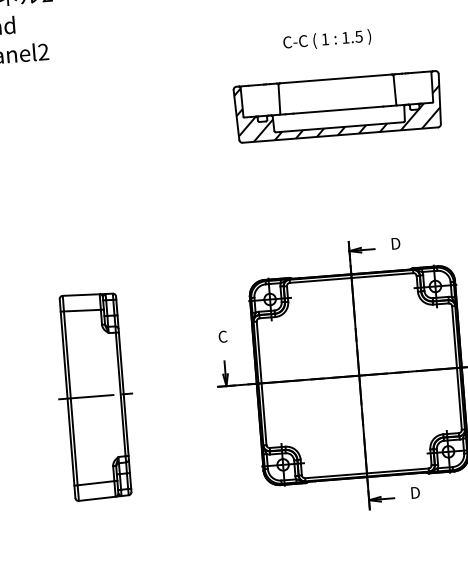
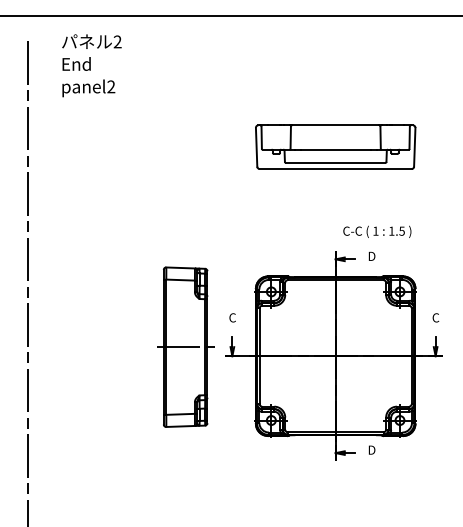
text: (327, 39) -> (377, 231), moved
hatch: (337, 107) -> (335, 147), removed
part: (95, 395) -> (185, 346), moved

